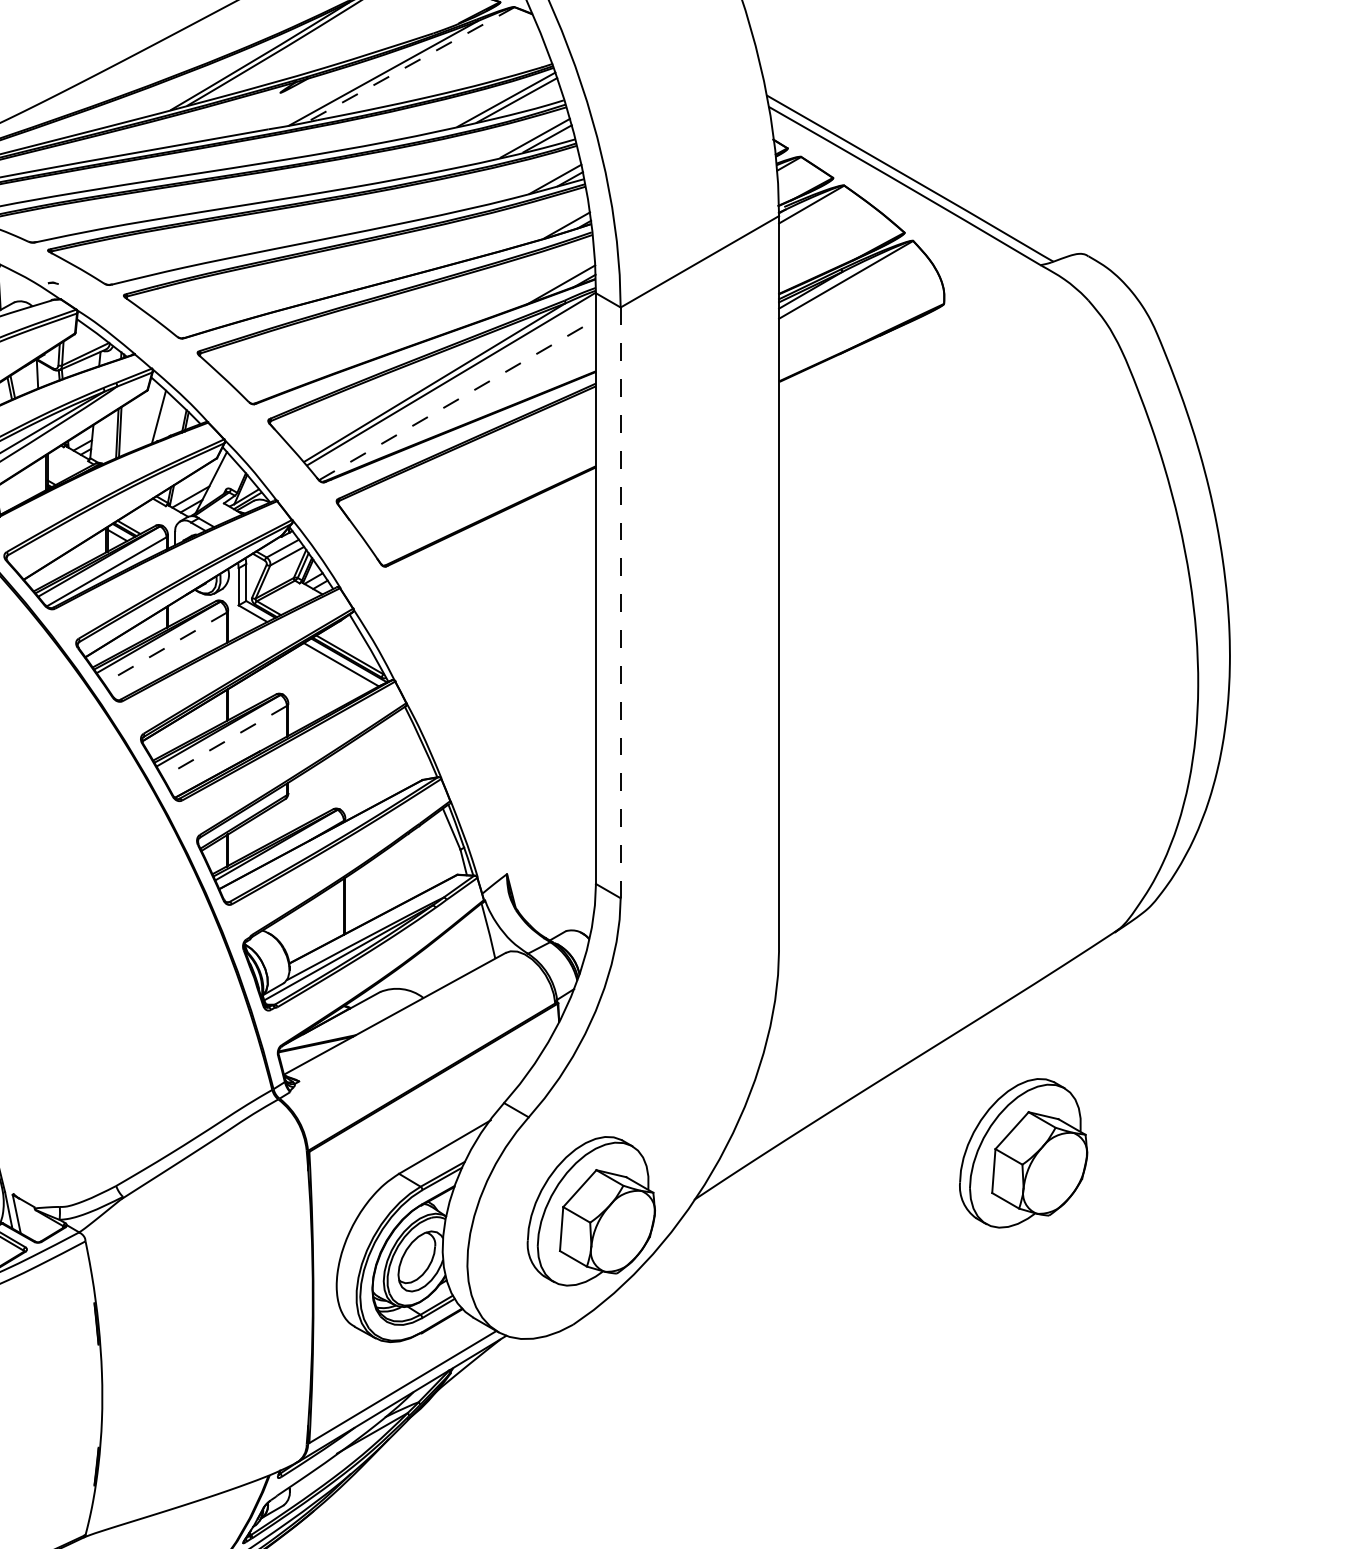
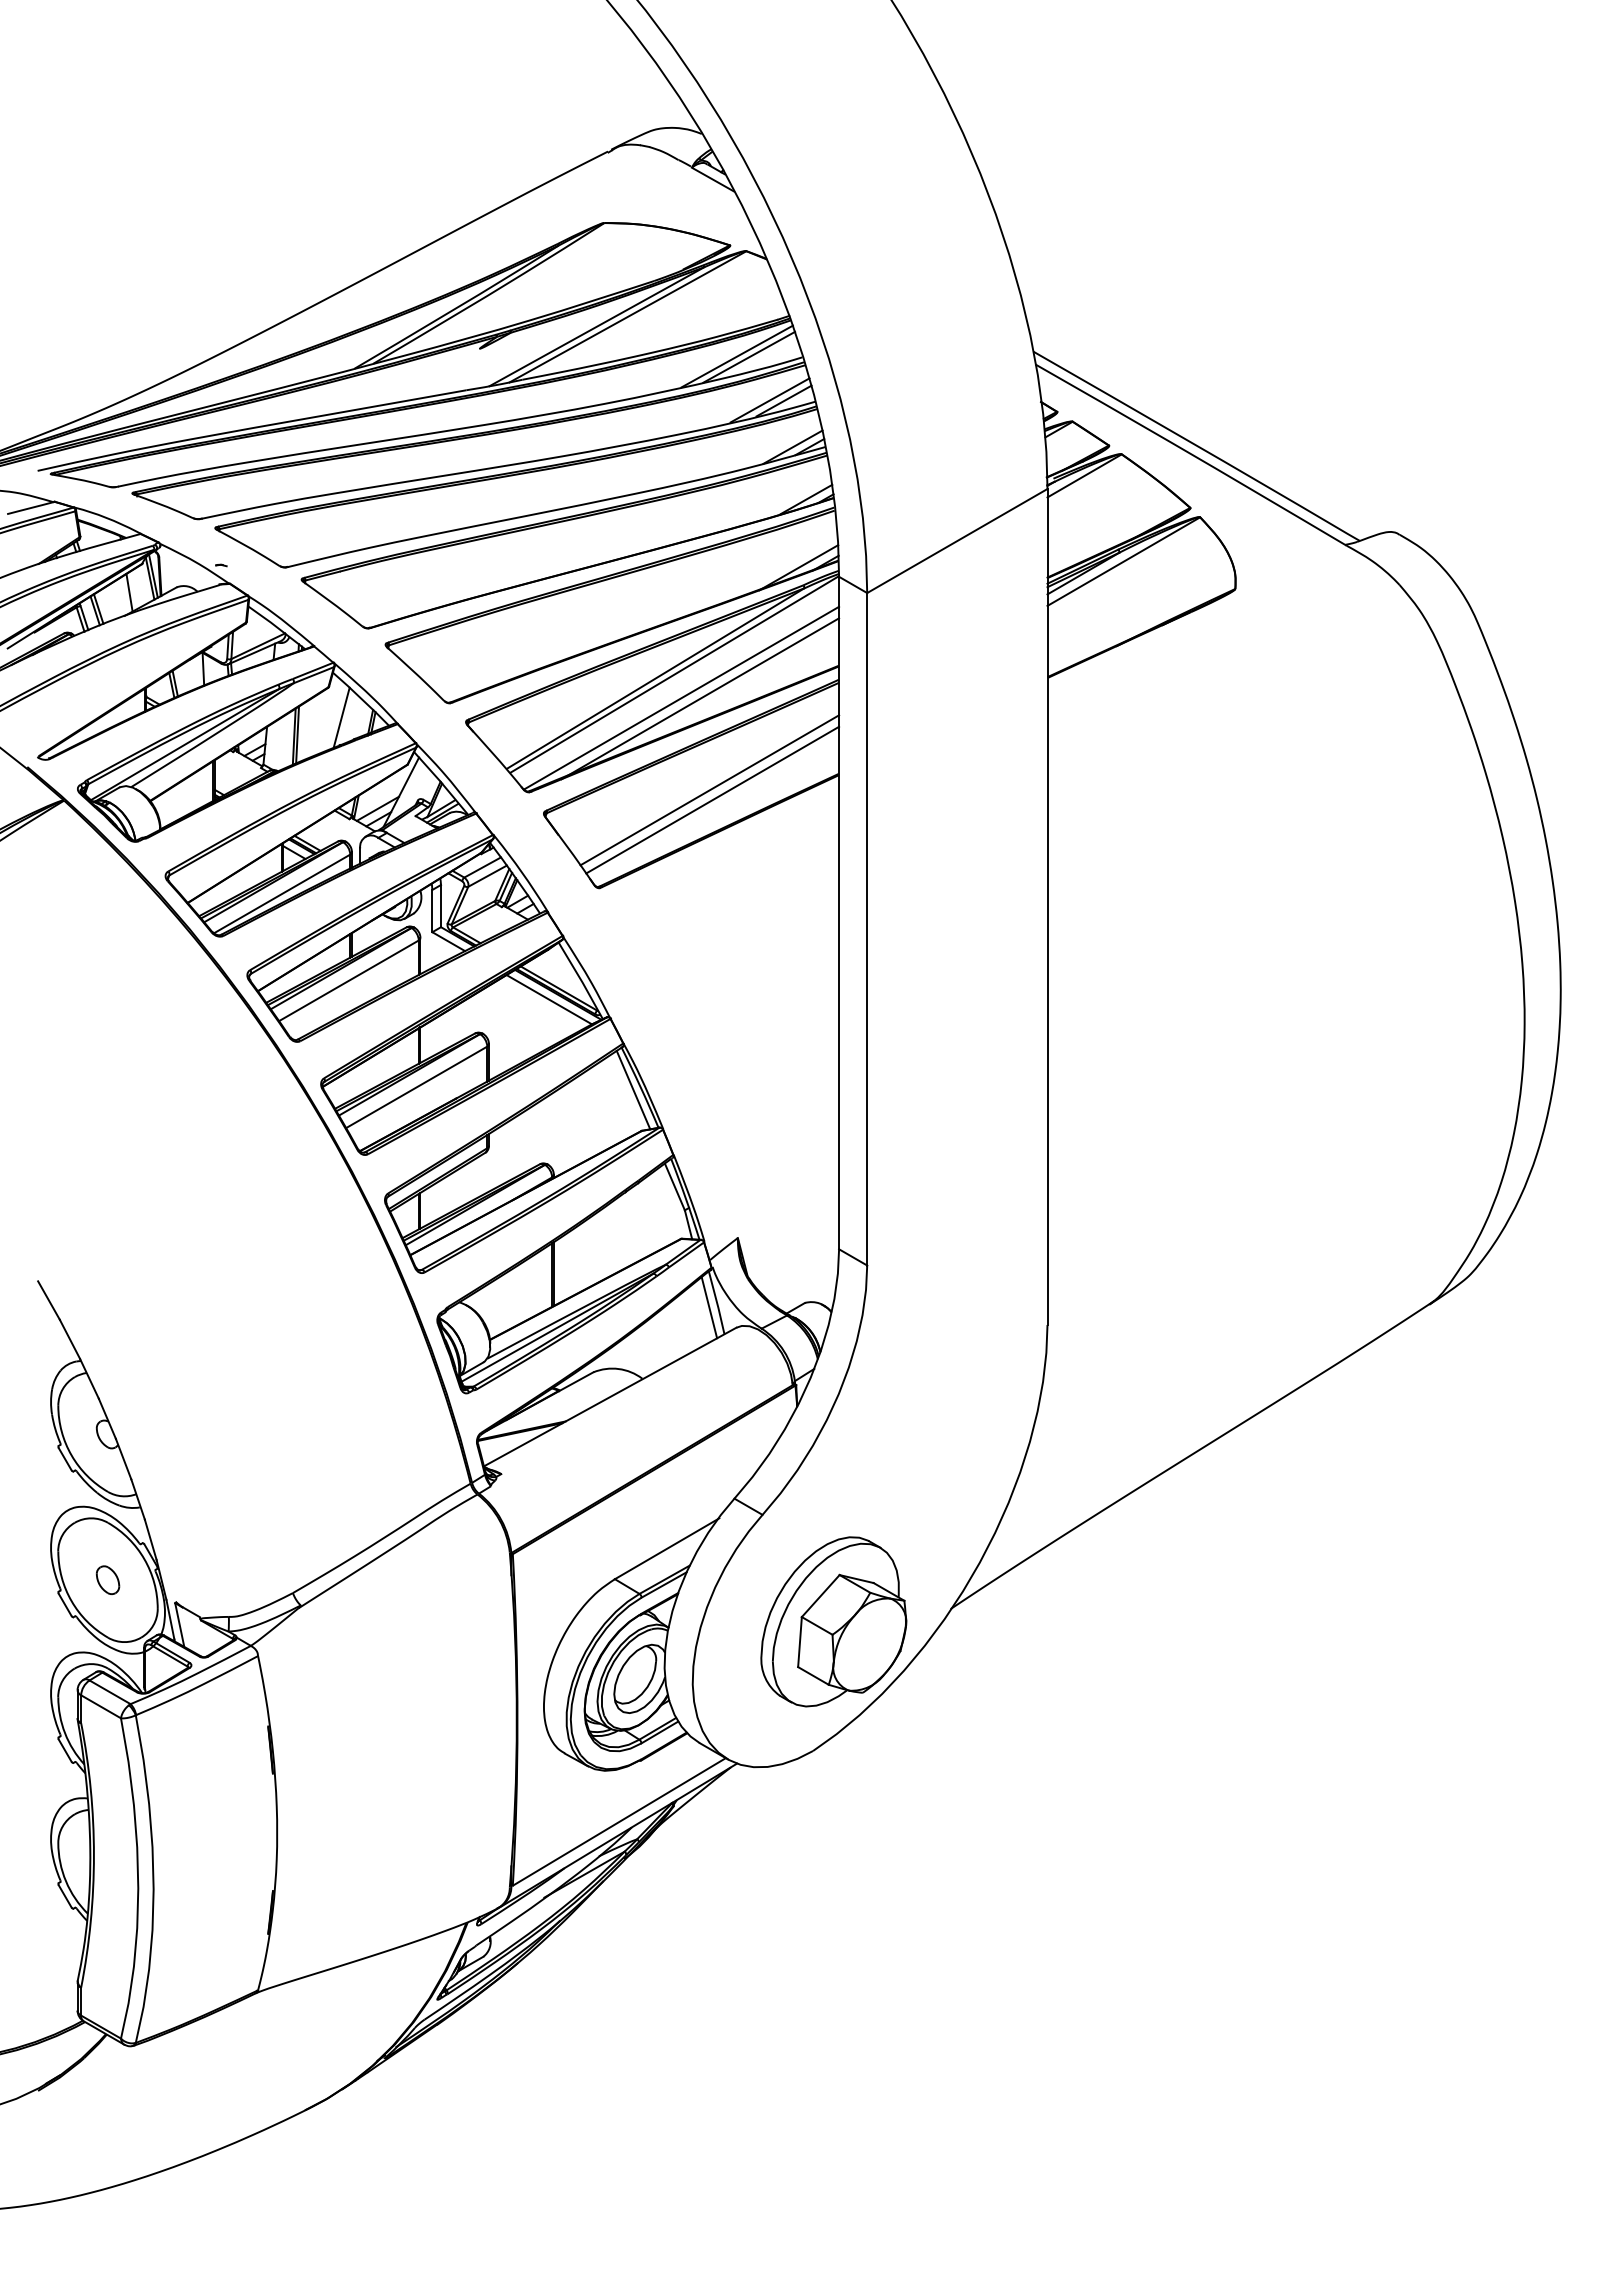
line: (410, 65) -> (627, 317), dashed -> solid
line: (458, 399) -> (682, 697), dashed -> solid
line: (474, 400) -> (700, 698), added
line: (482, 480) -> (709, 790), added
line: (484, 488) -> (712, 799), added
line: (620, 603) -> (867, 929), dashed -> solid
line: (164, 647) -> (348, 980), dashed -> solid
line: (224, 741) -> (416, 1087), dashed -> solid
line: (415, 743) -> (633, 1089), added
line: (482, 935) -> (709, 1307), added
part: (1023, 1153) -> (1325, 1555), removed

